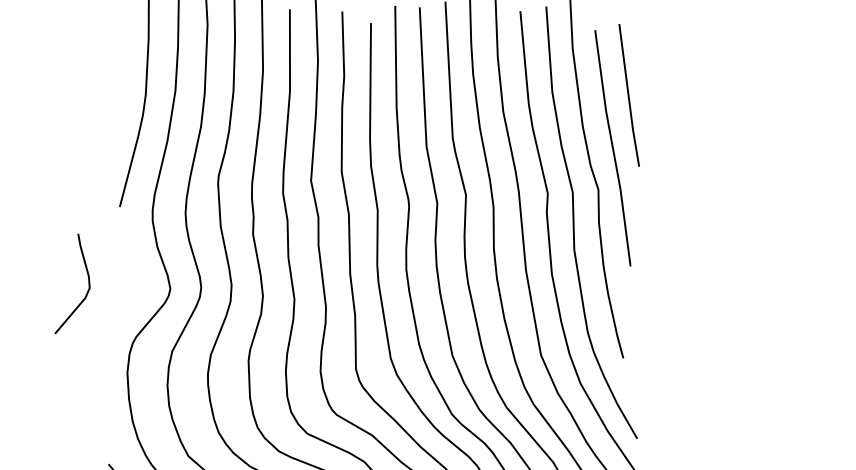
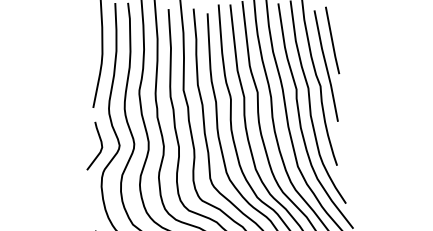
curve: (86, 279) -> (100, 143), moved

